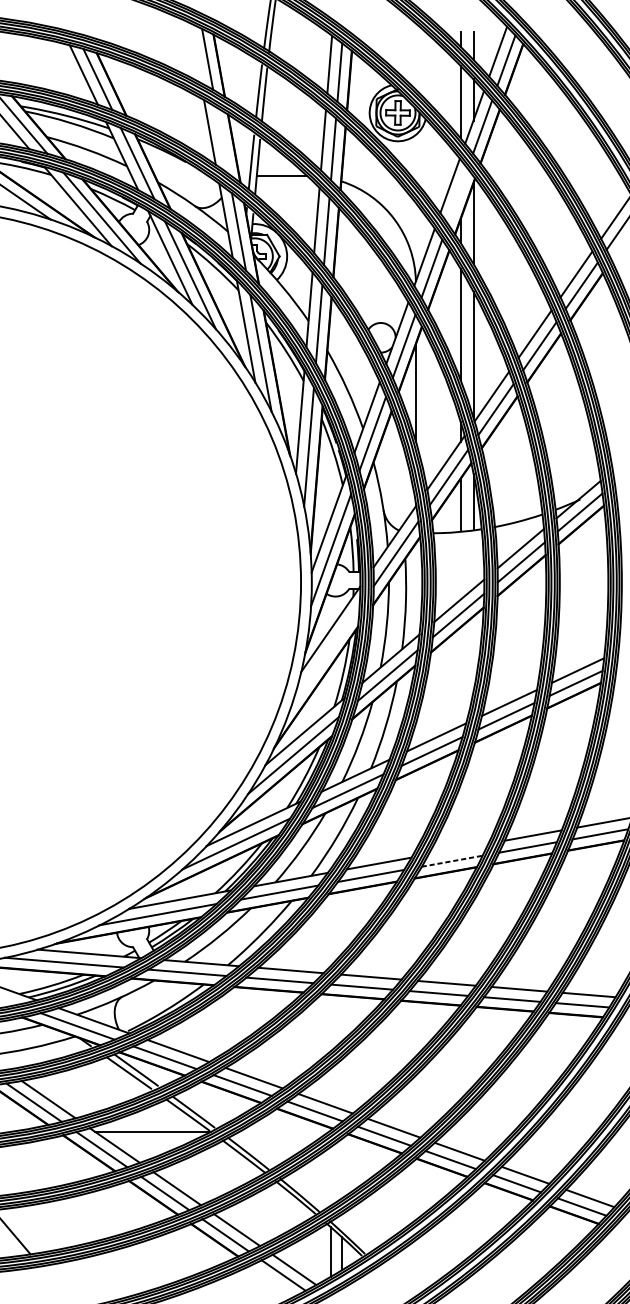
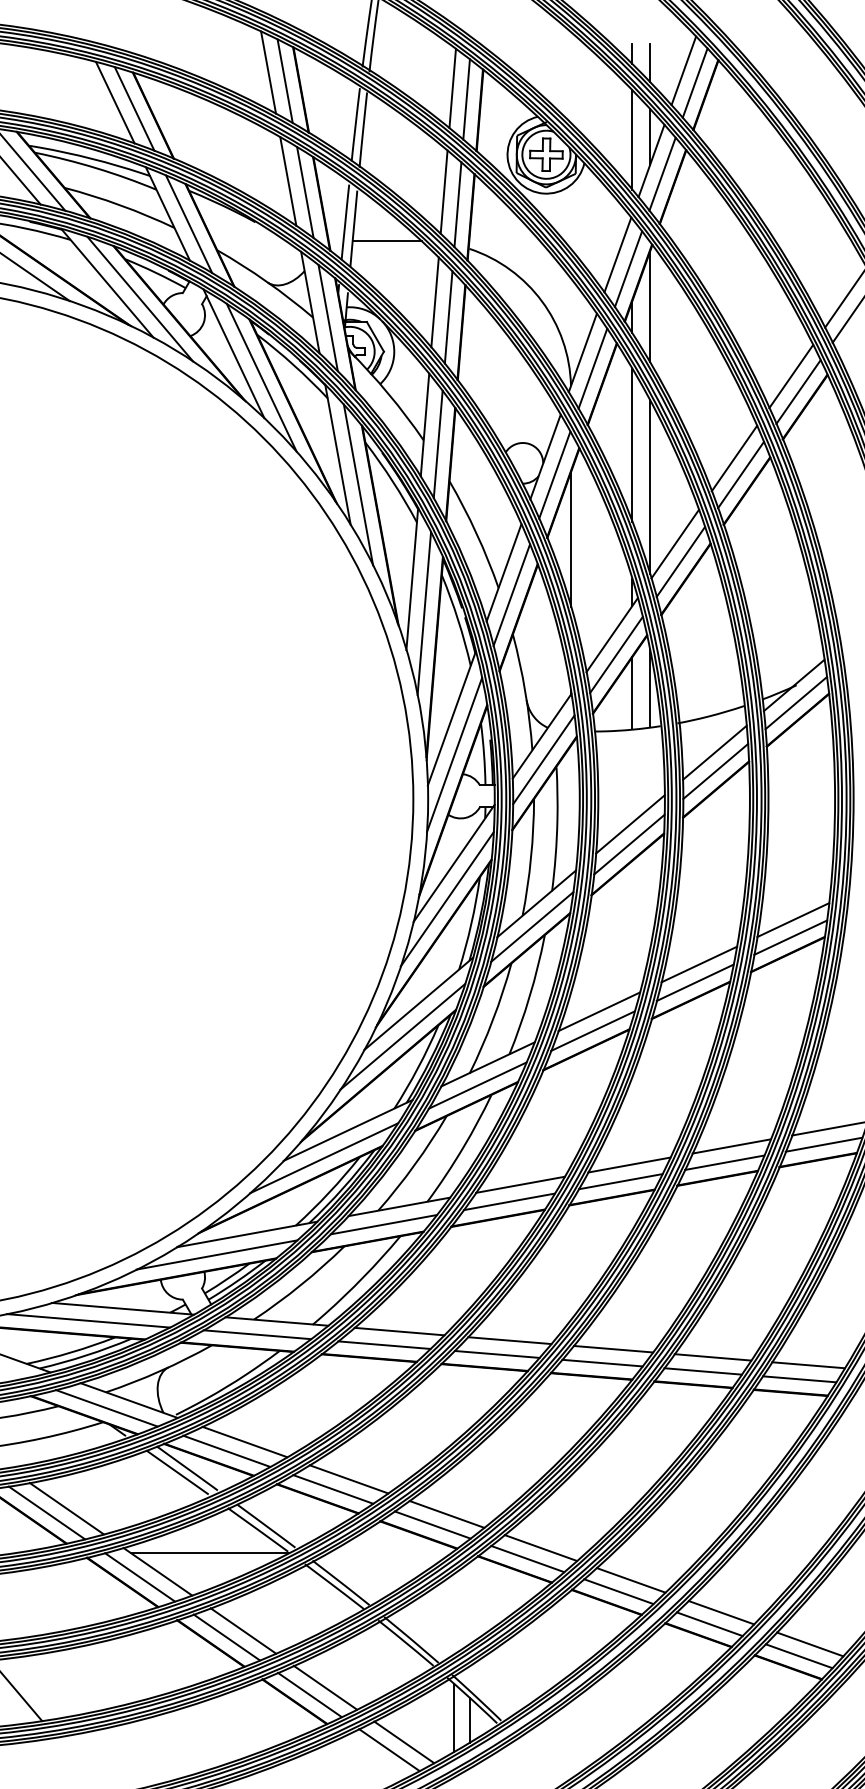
line: (195, 53) -> (268, 72), added
line: (222, 140) -> (305, 192), added
line: (457, 196) -> (628, 269), added
line: (325, 655) -> (446, 899), added
line: (458, 848) -> (629, 1164), added
line: (452, 861) -> (621, 1181), dashed -> solid

